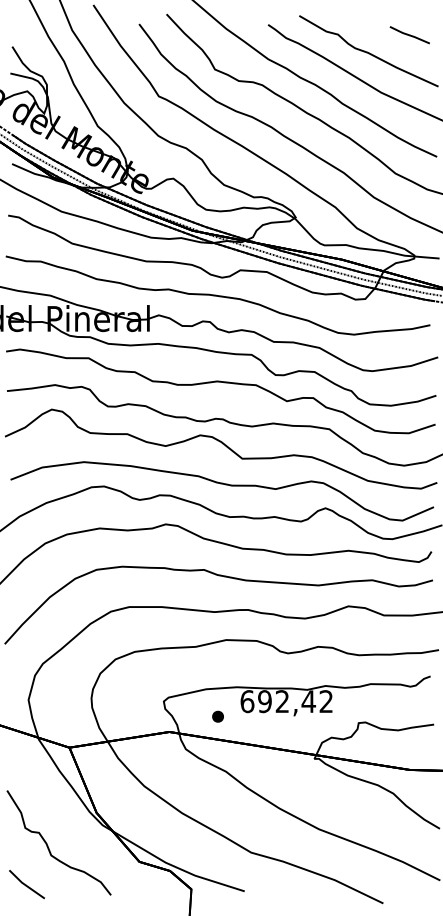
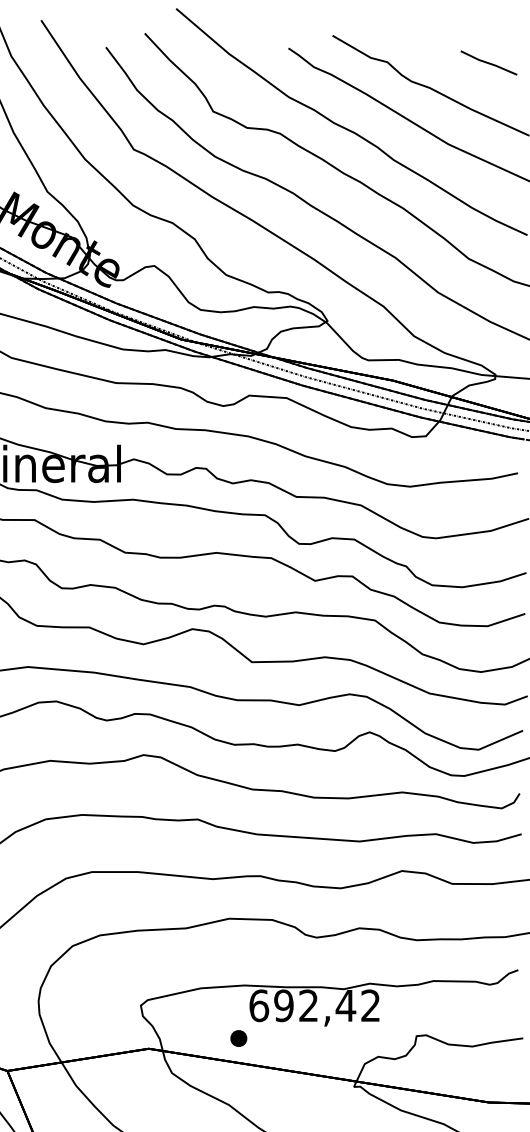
part: (217, 716) -> (238, 1038), moved

